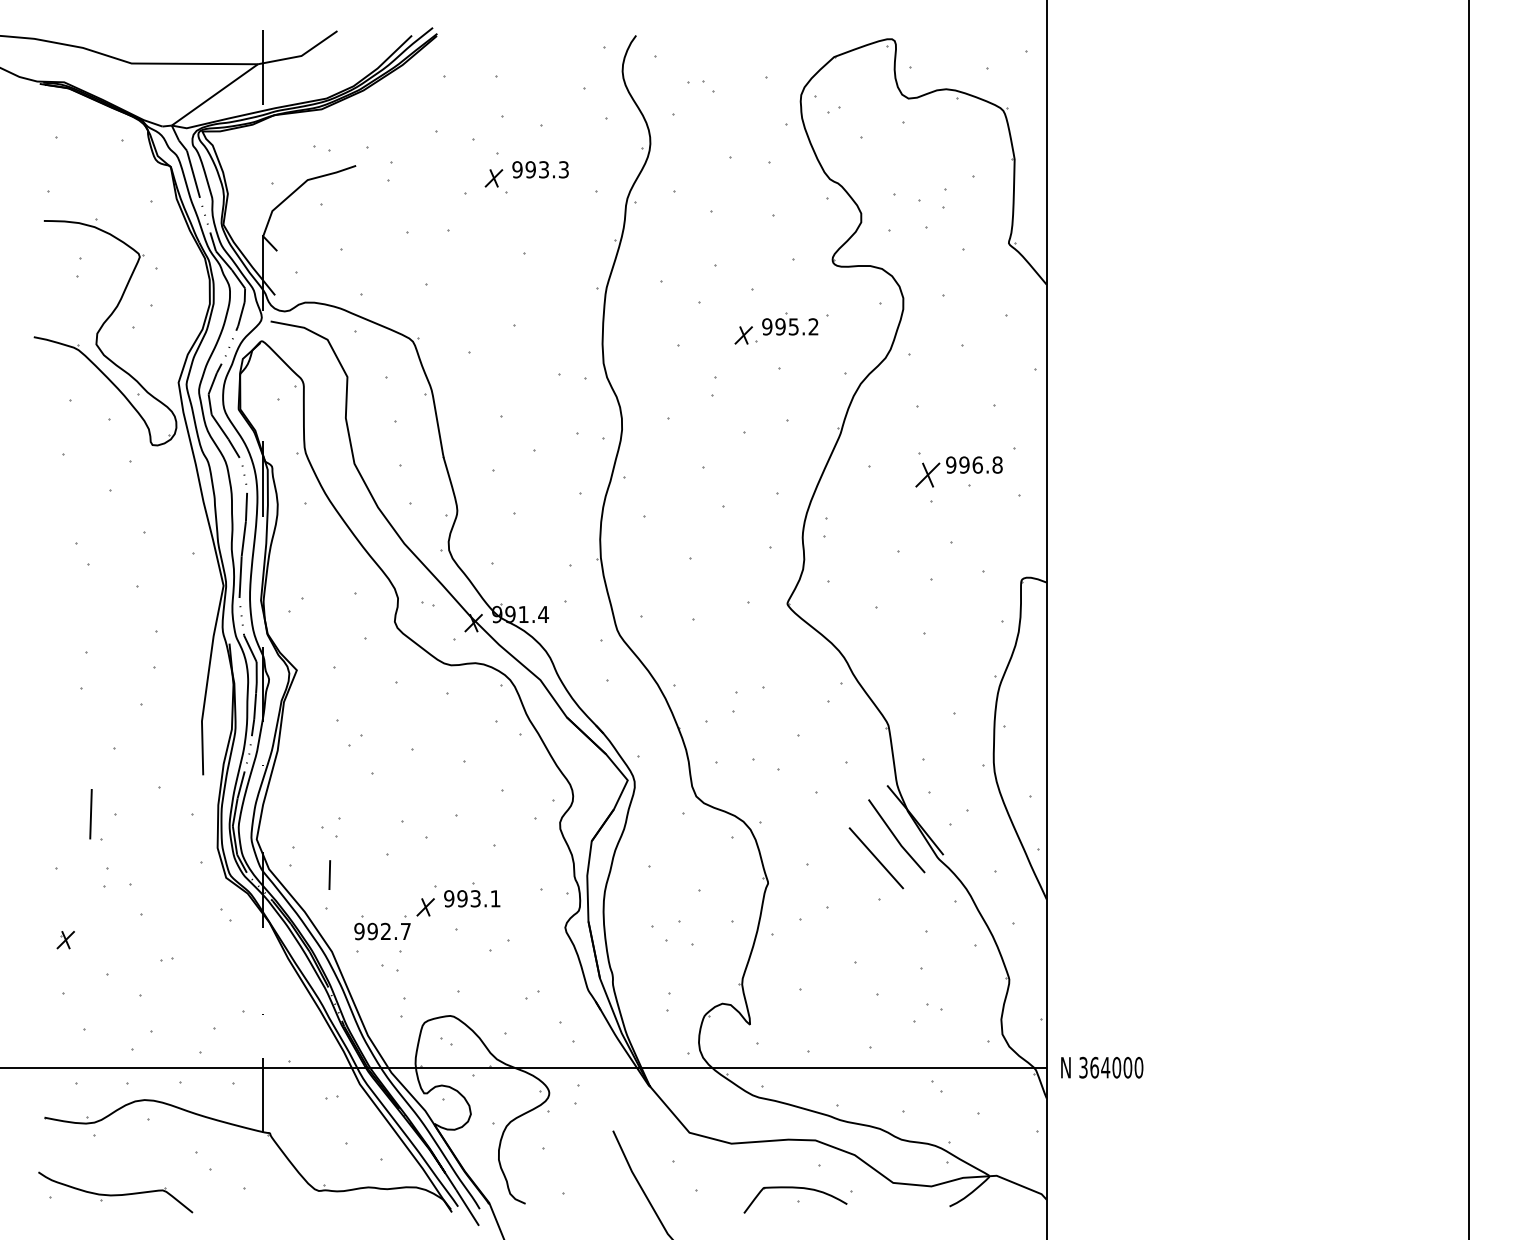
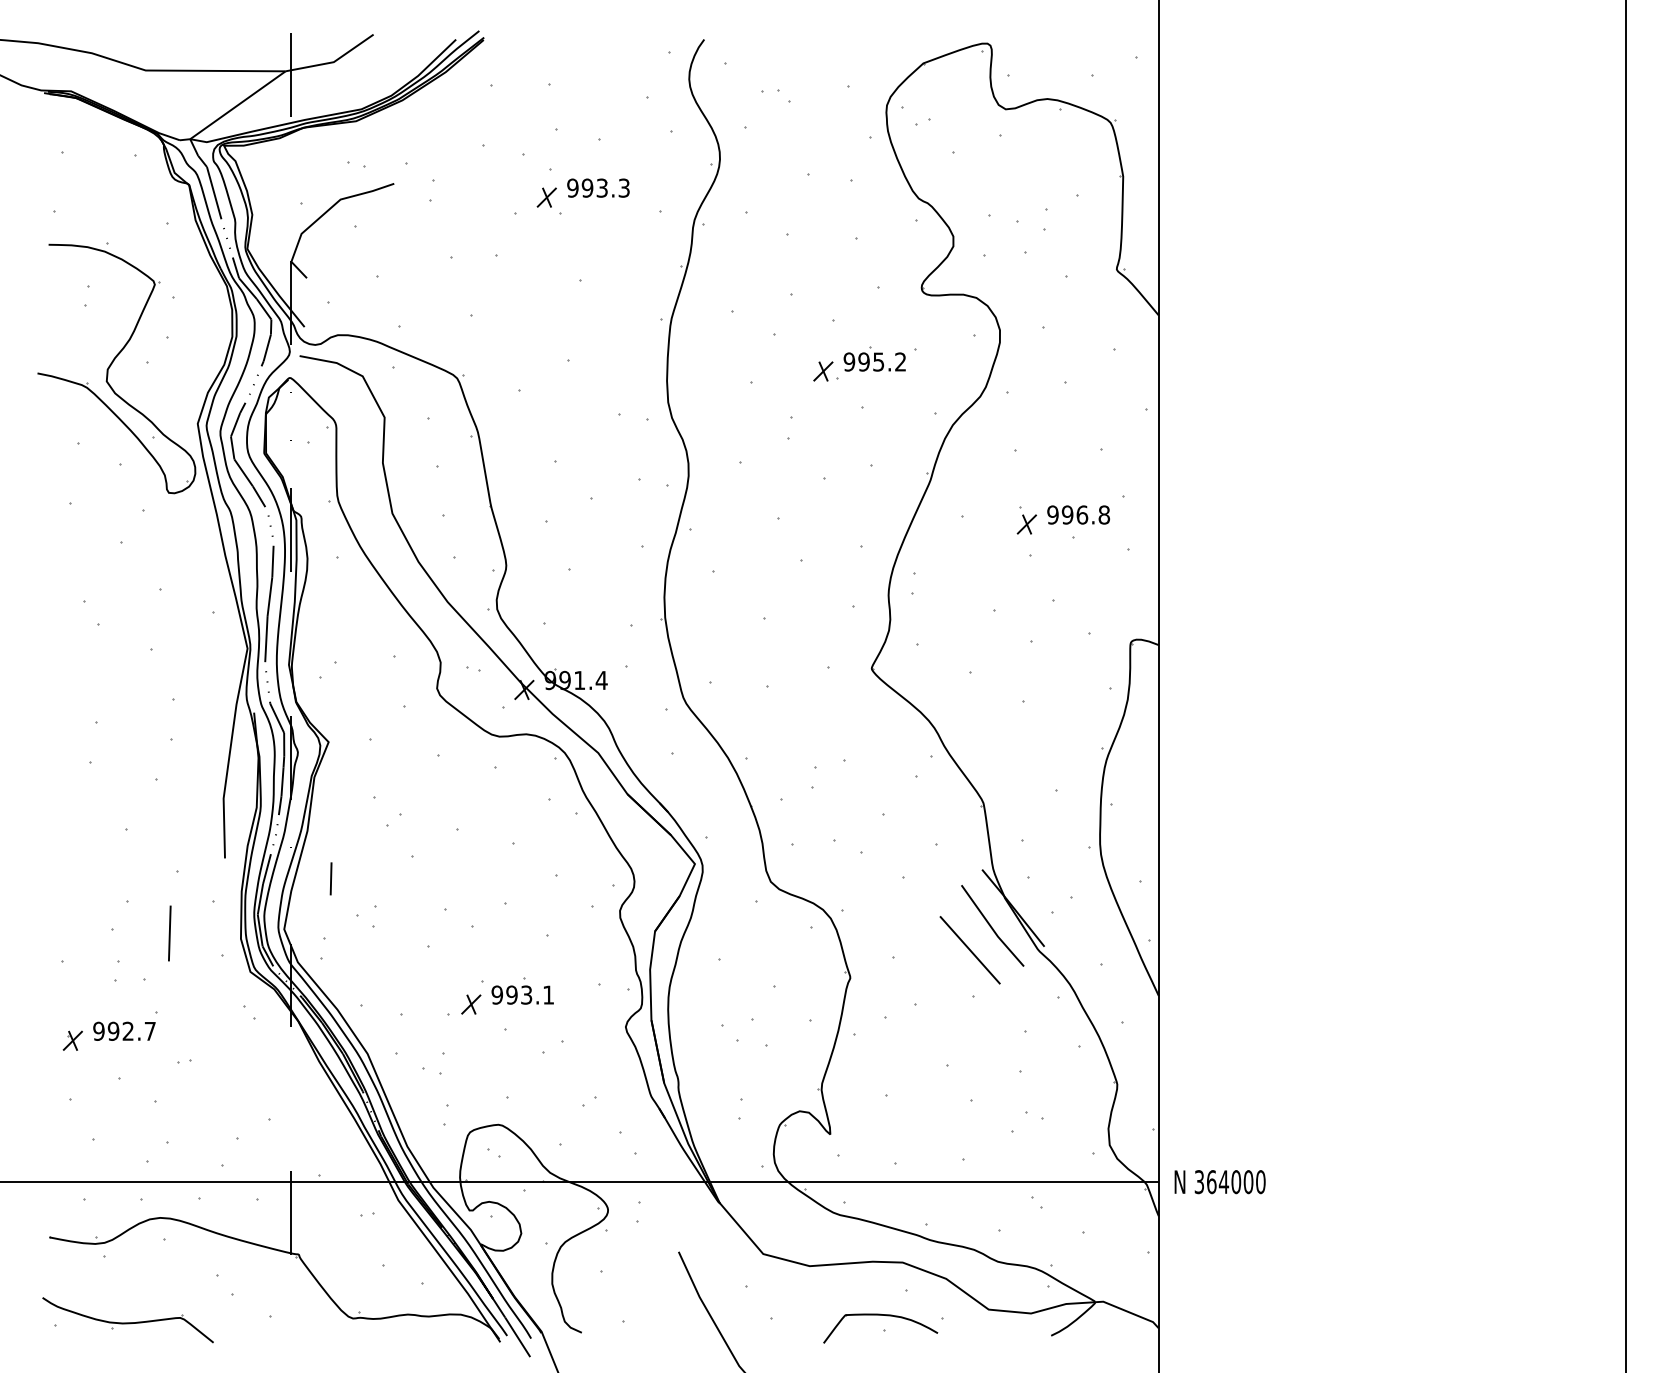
part: (927, 470) -> (1026, 520), size x0.71
line: (90, 814) -> (169, 933), moved
line: (329, 874) -> (330, 878), moved
text: (382, 930) -> (124, 1030), moved

